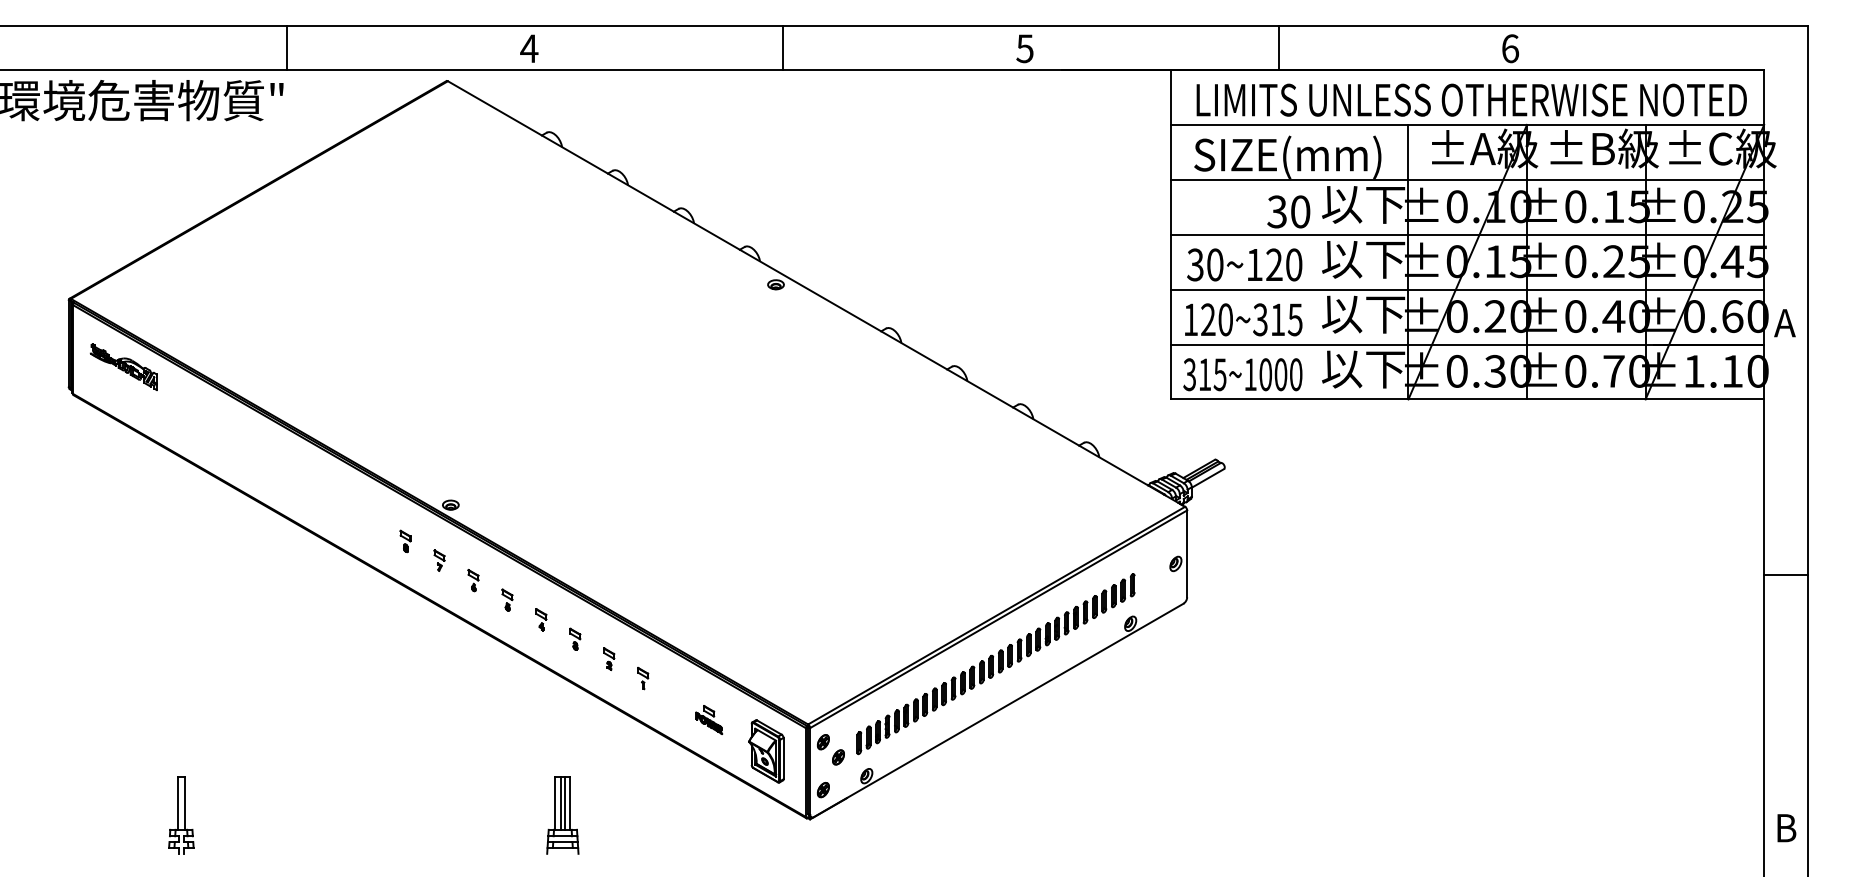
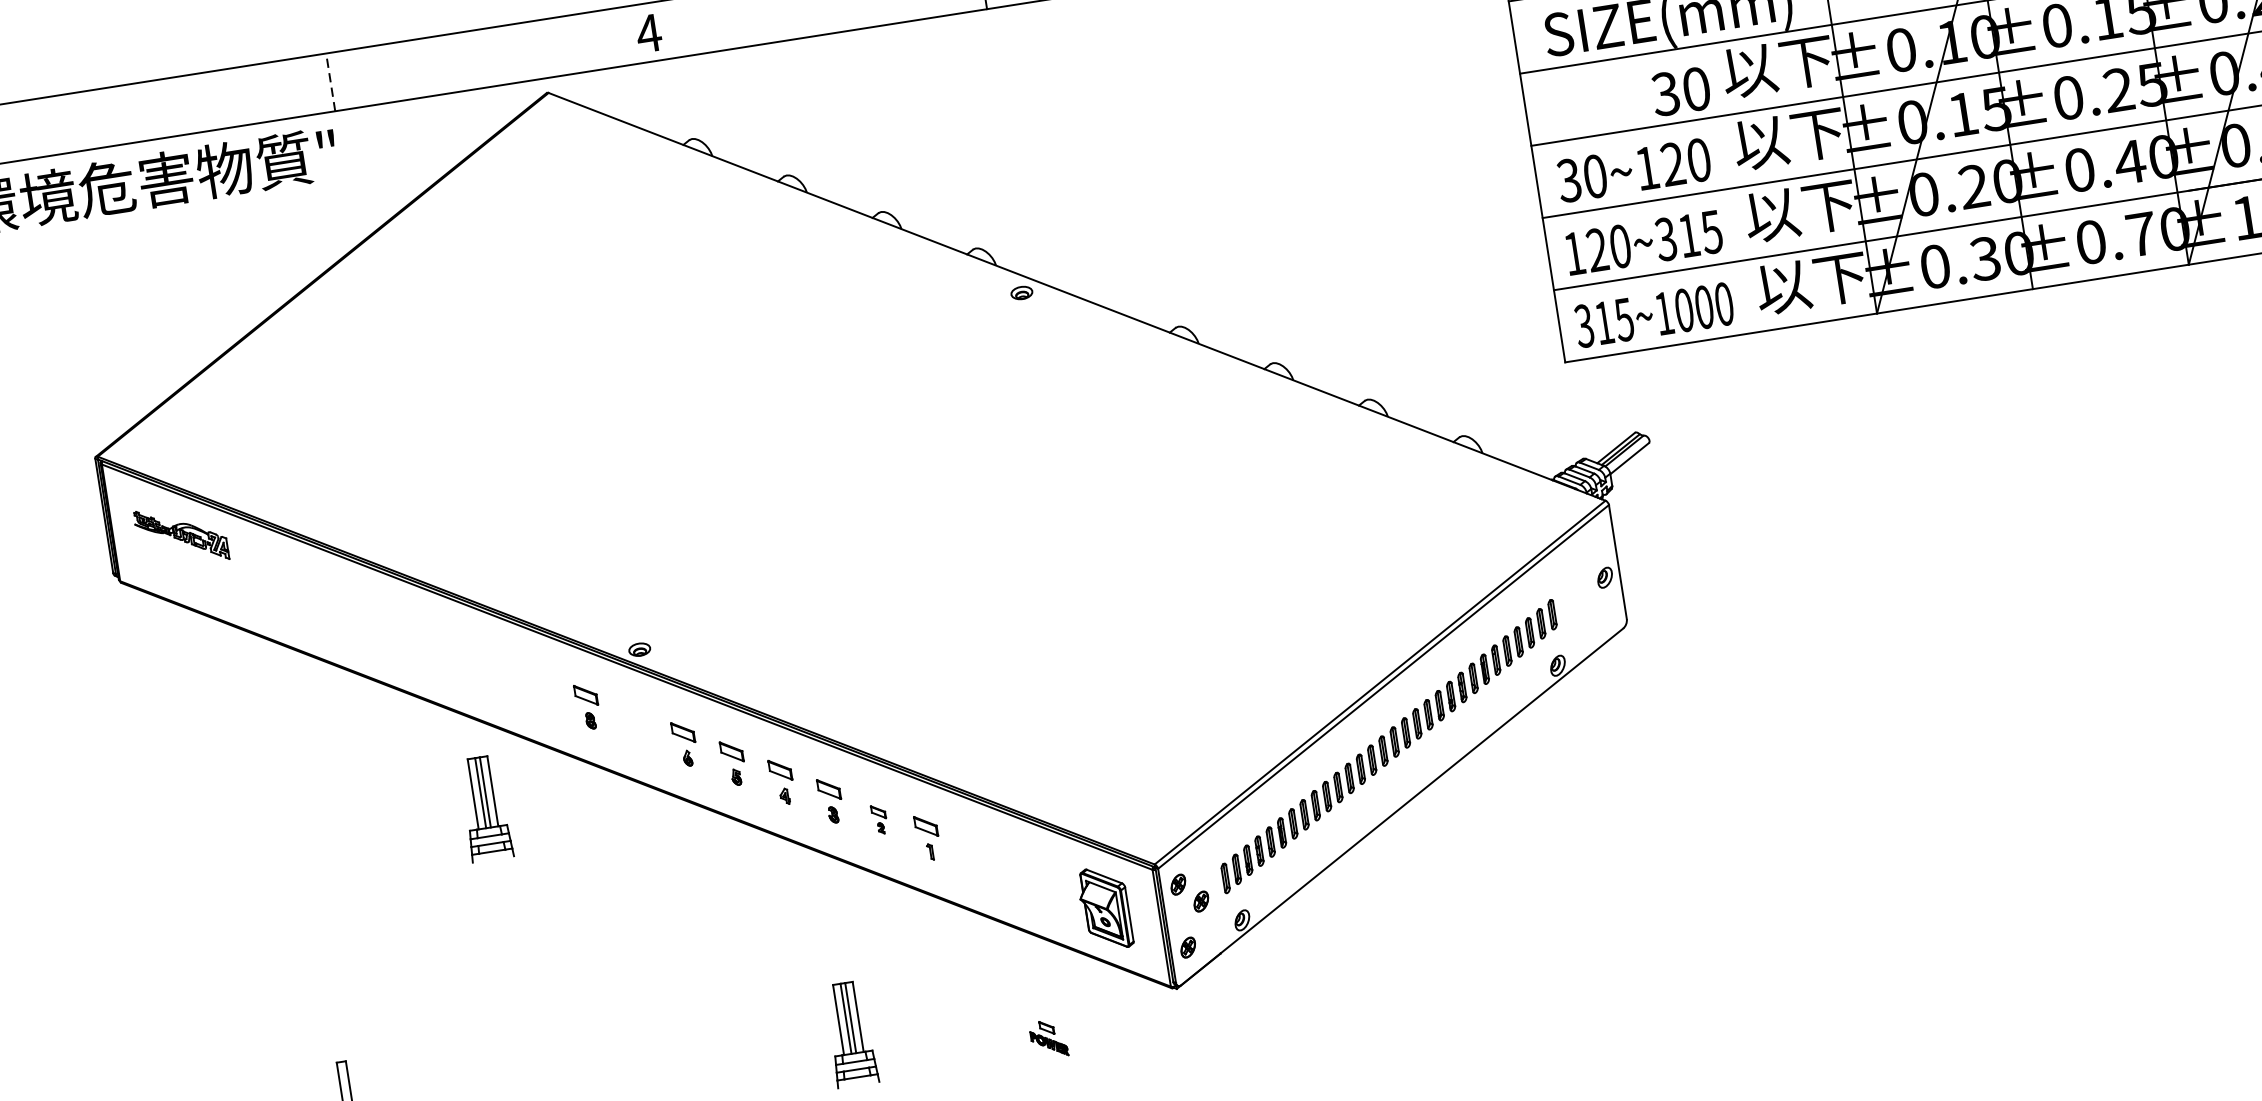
line: (287, 48) -> (330, 82), solid -> dashed
part: (405, 541) -> (587, 706), size x1.6
part: (439, 560) -> (636, 724), removed
part: (473, 580) -> (685, 744), size x1.6
part: (507, 599) -> (733, 762), size x1.6
part: (317, 605) -> (485, 809), added
part: (541, 619) -> (782, 781), size x1.6
part: (575, 638) -> (831, 799), size x1.6
part: (643, 678) -> (928, 837), size x1.6
part: (709, 719) -> (1049, 1038), moved

